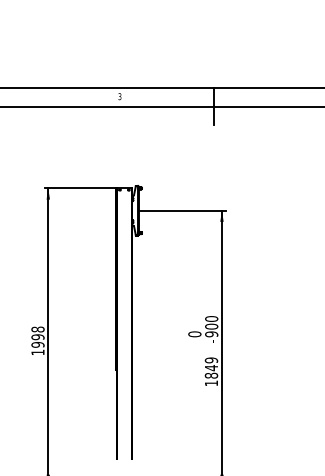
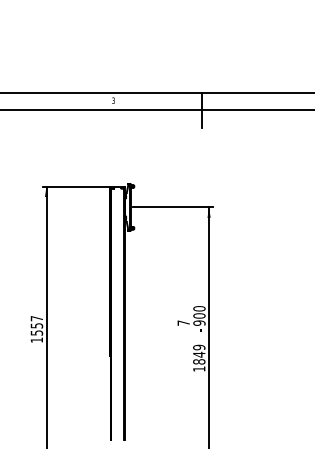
text: (194, 333) -> (183, 322), 0 -> 7
text: (37, 336) -> (36, 325), 1998 -> 1557

